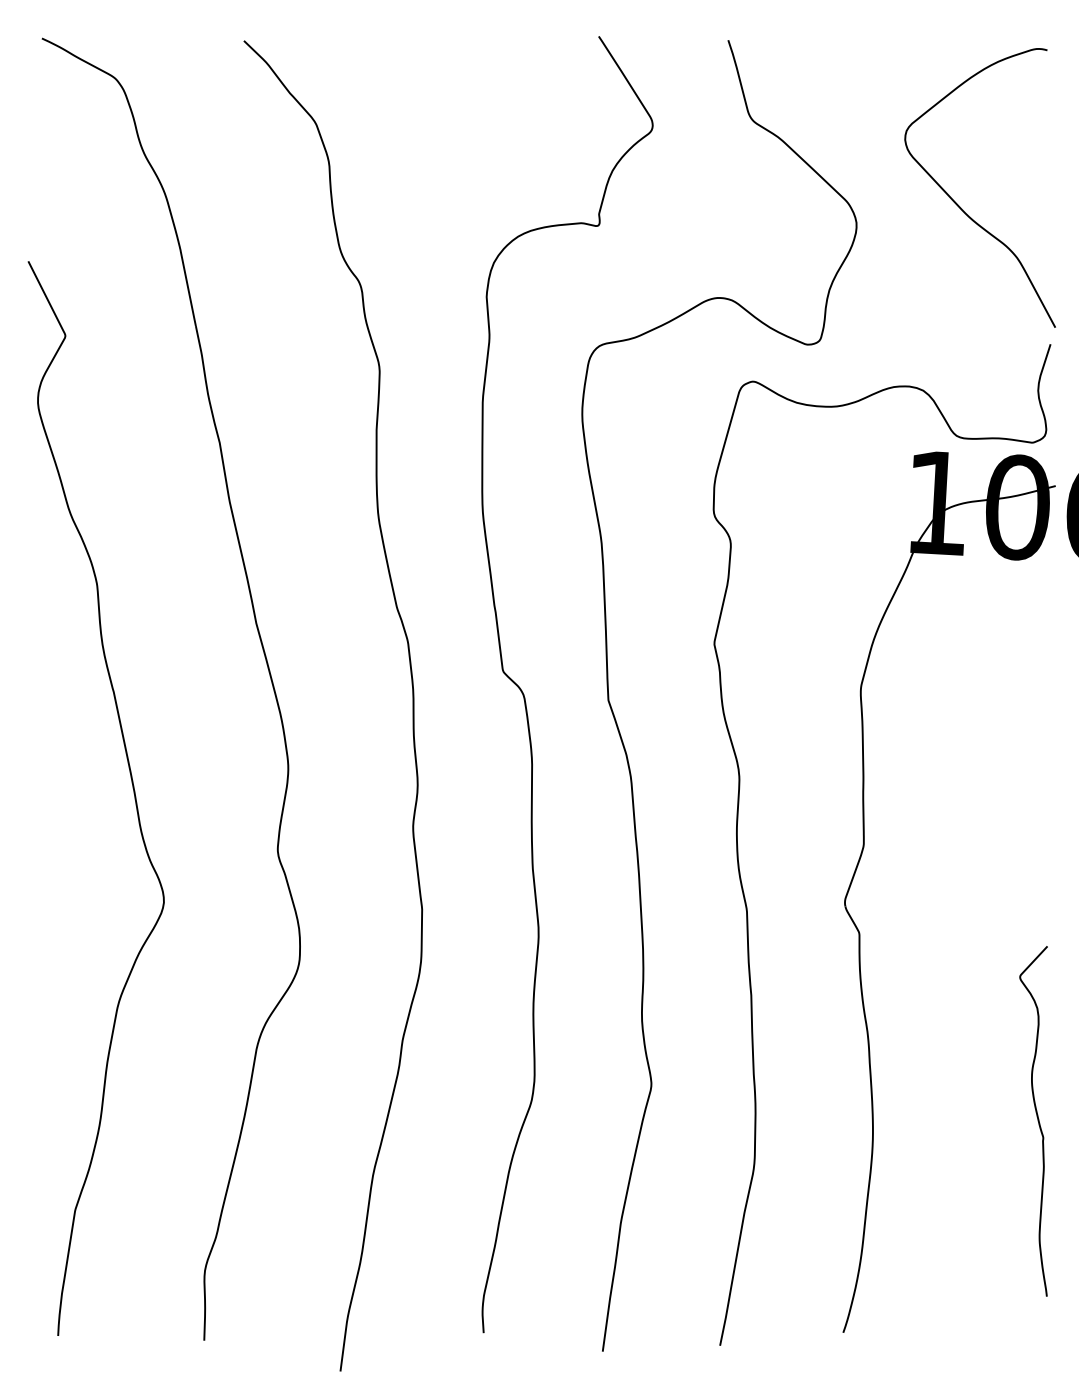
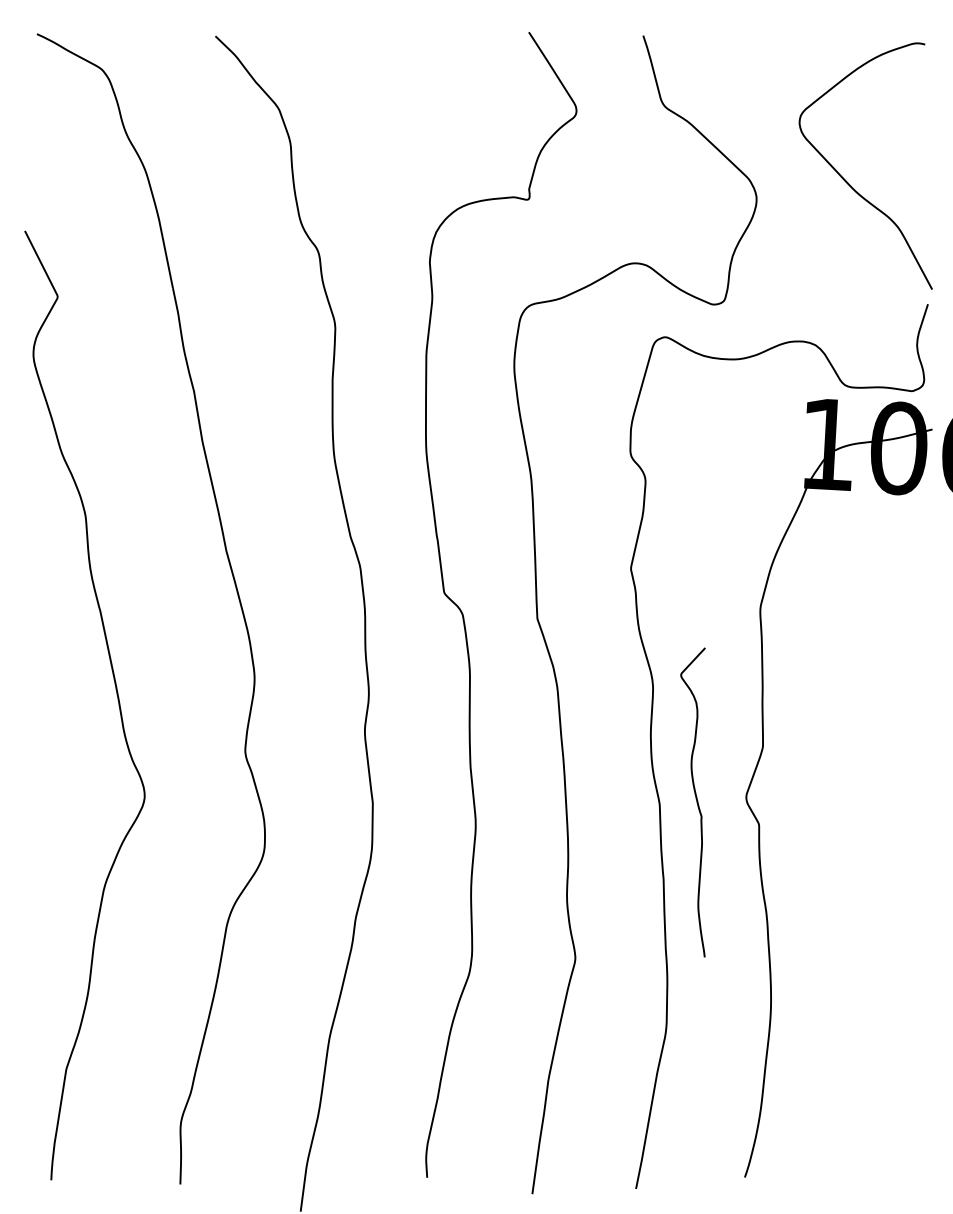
curve: (1037, 1121) -> (696, 802), moved

